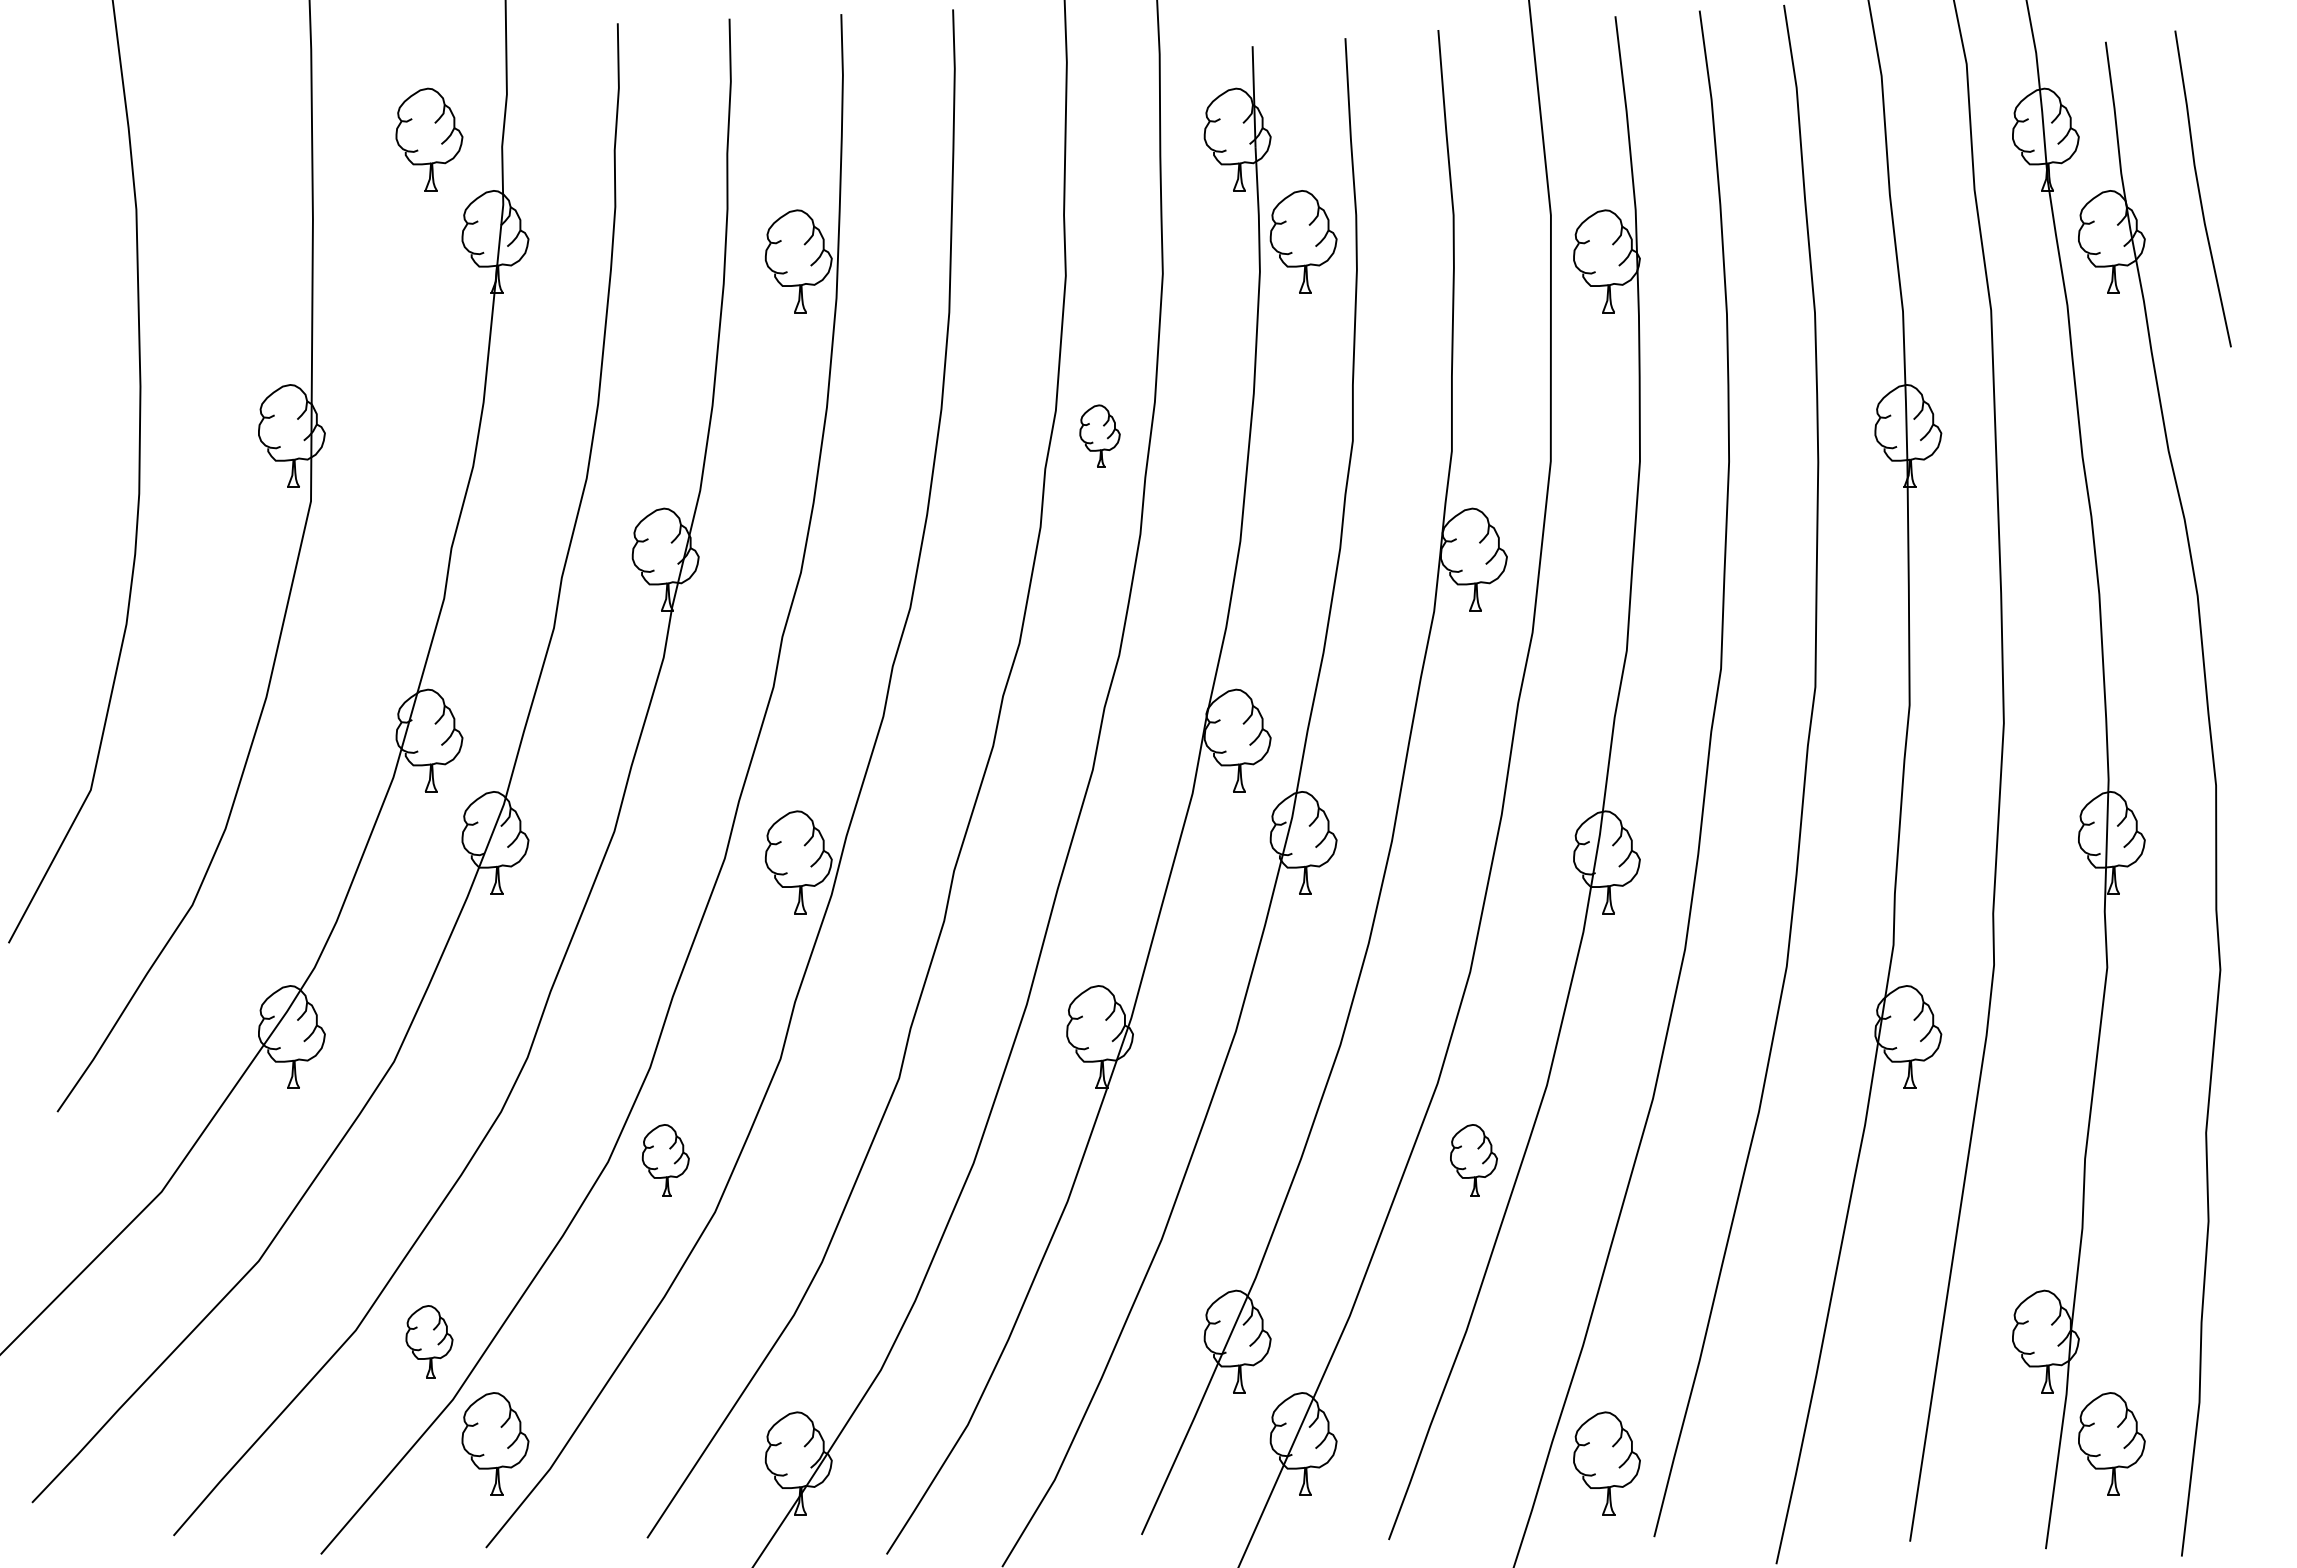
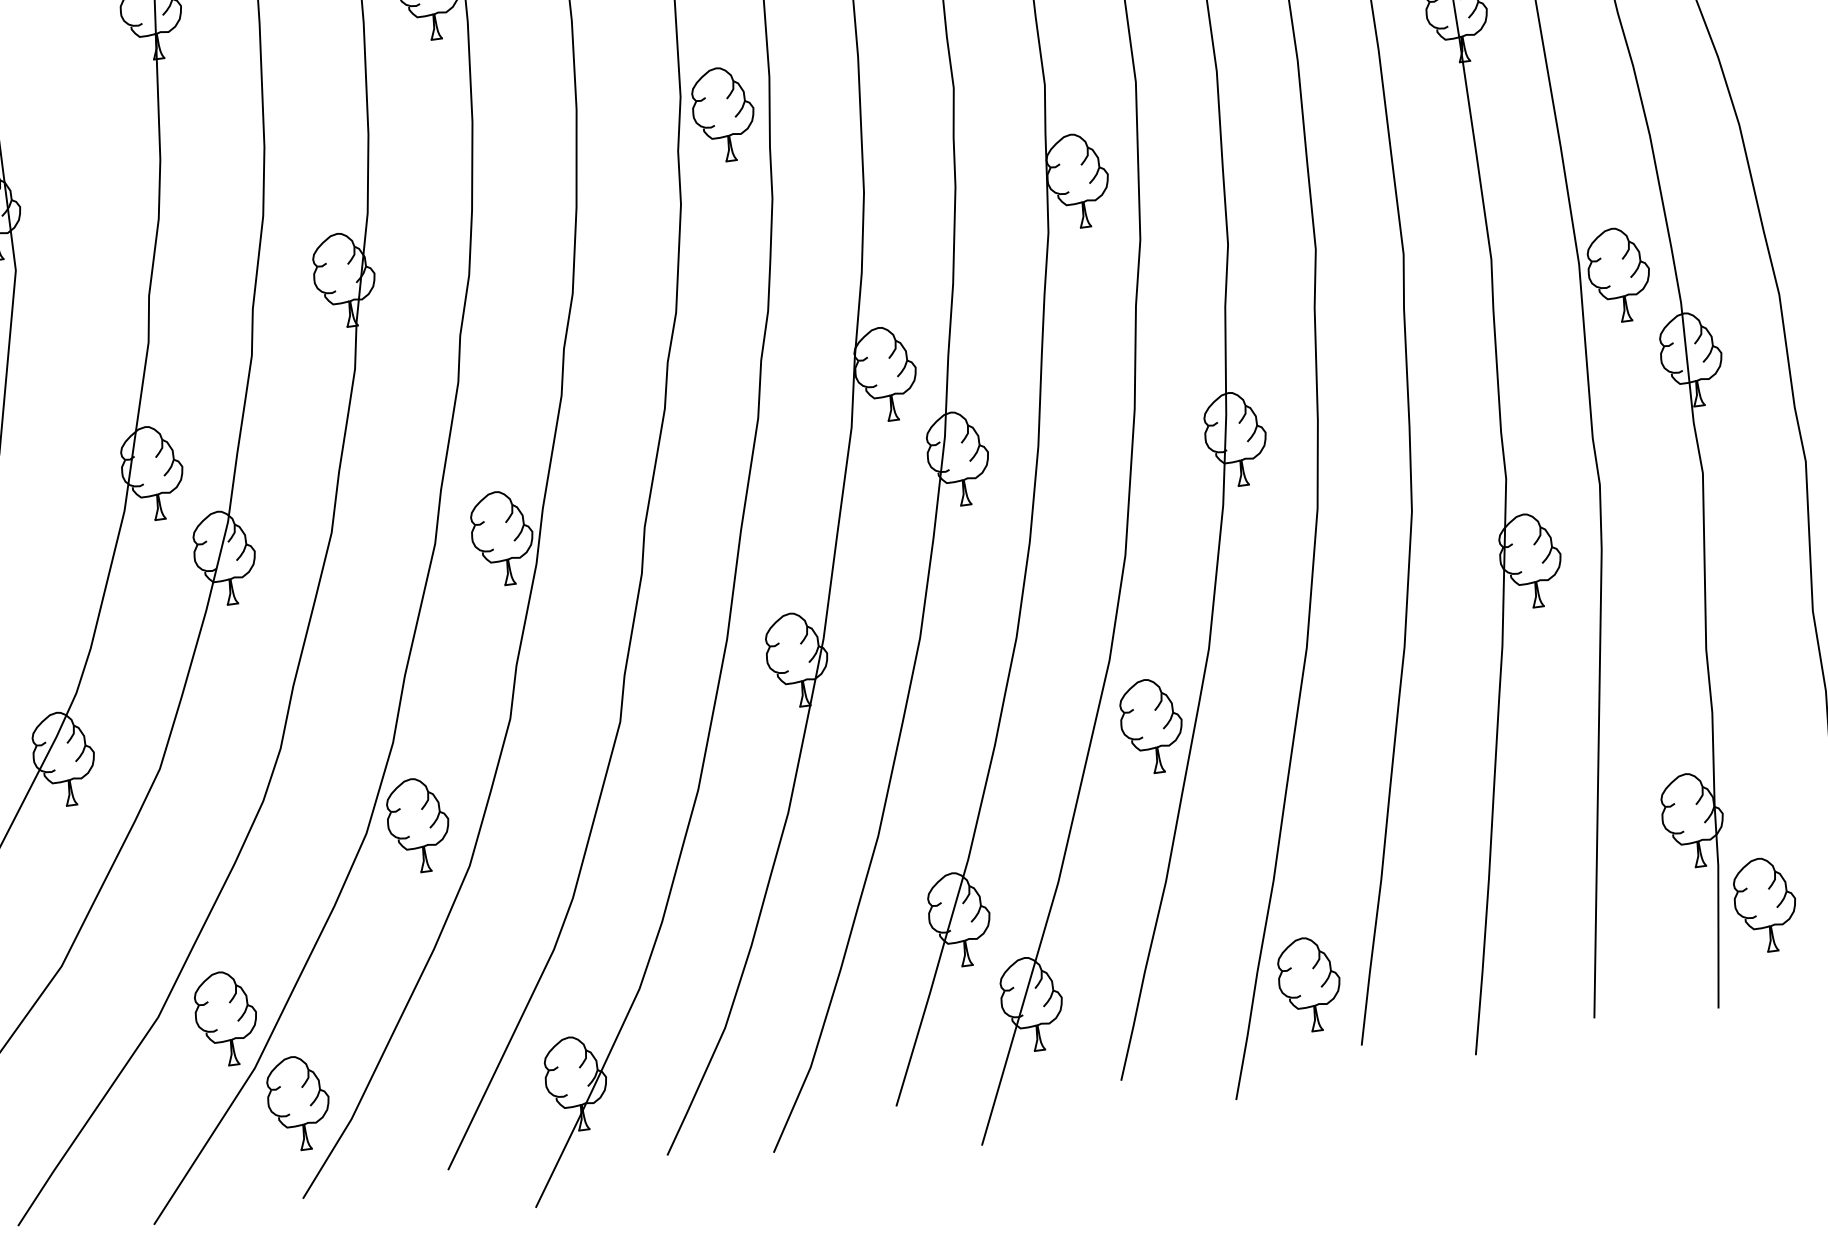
part: (1099, 435) -> (723, 114), size x1.67
part: (2045, 740) -> (1618, 274), added
part: (665, 1160) -> (418, 825), size x1.43
part: (1473, 1160) -> (1151, 726), size x1.43
part: (429, 1341) -> (226, 1018), size x1.43

